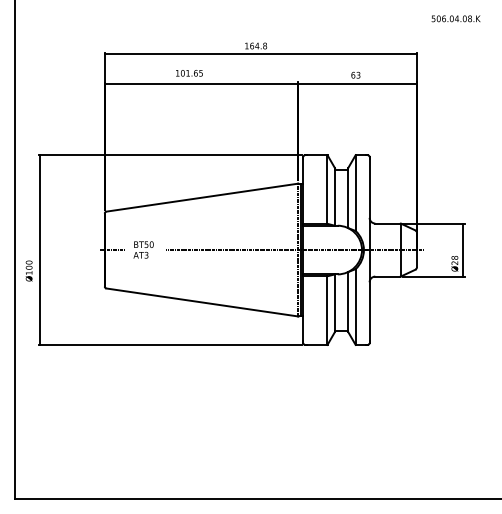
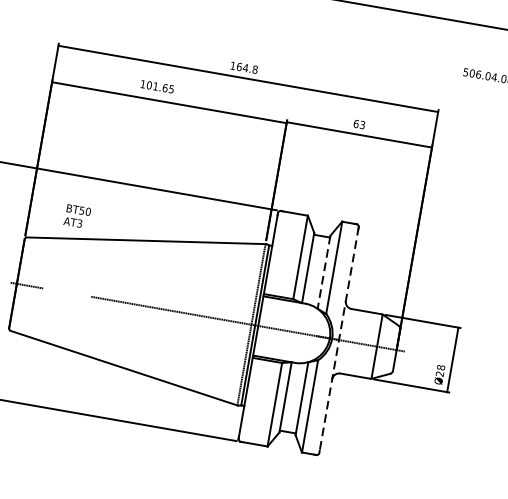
line: (348, 198) -> (324, 272), solid -> dashed
text: (143, 249) -> (77, 215), moved
line: (369, 250) -> (338, 340), solid -> dashed

